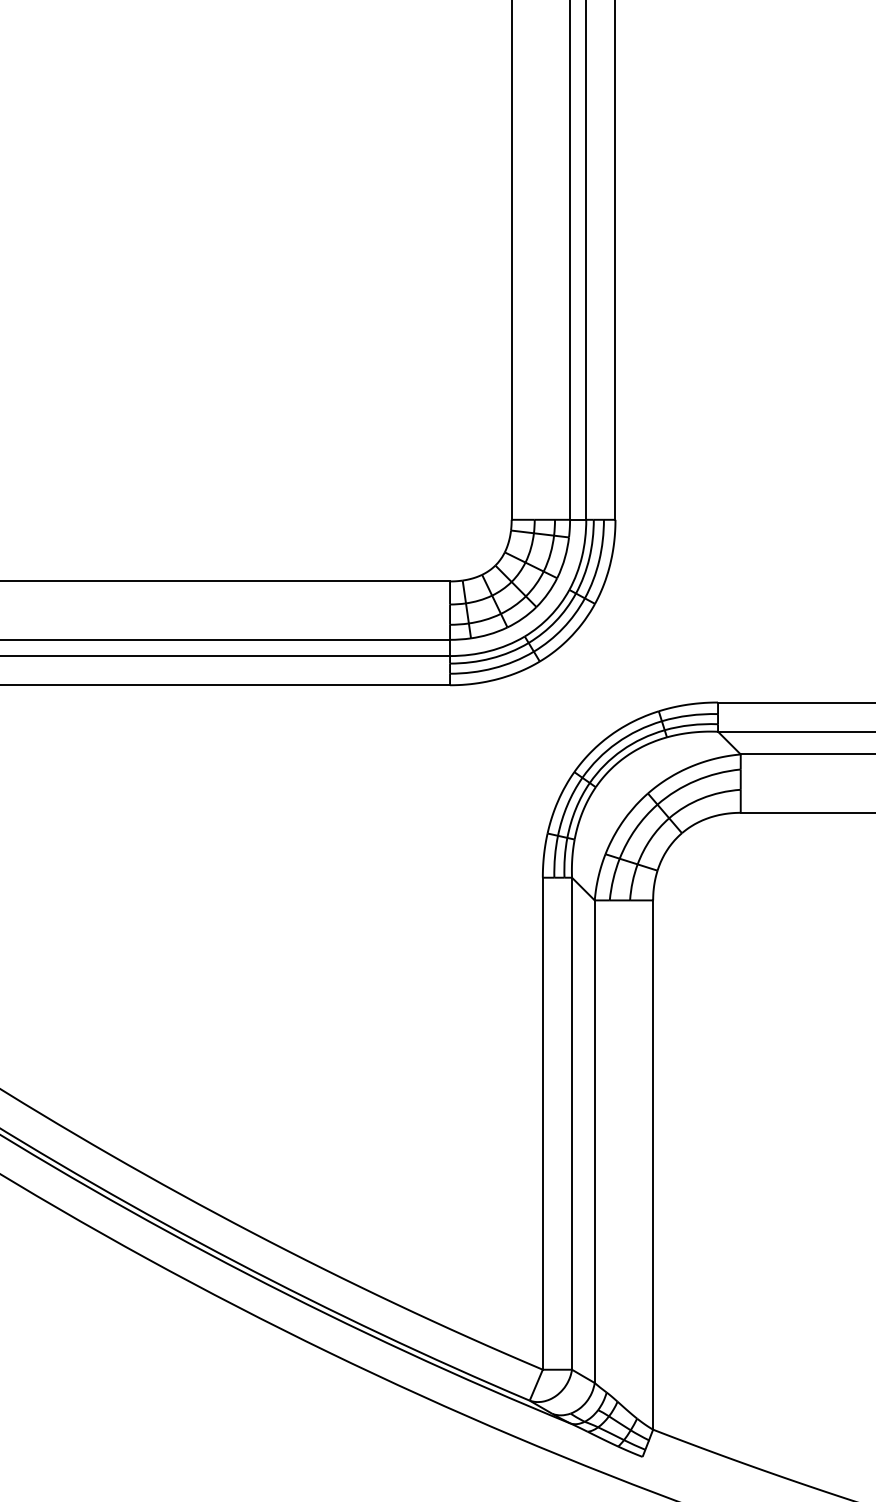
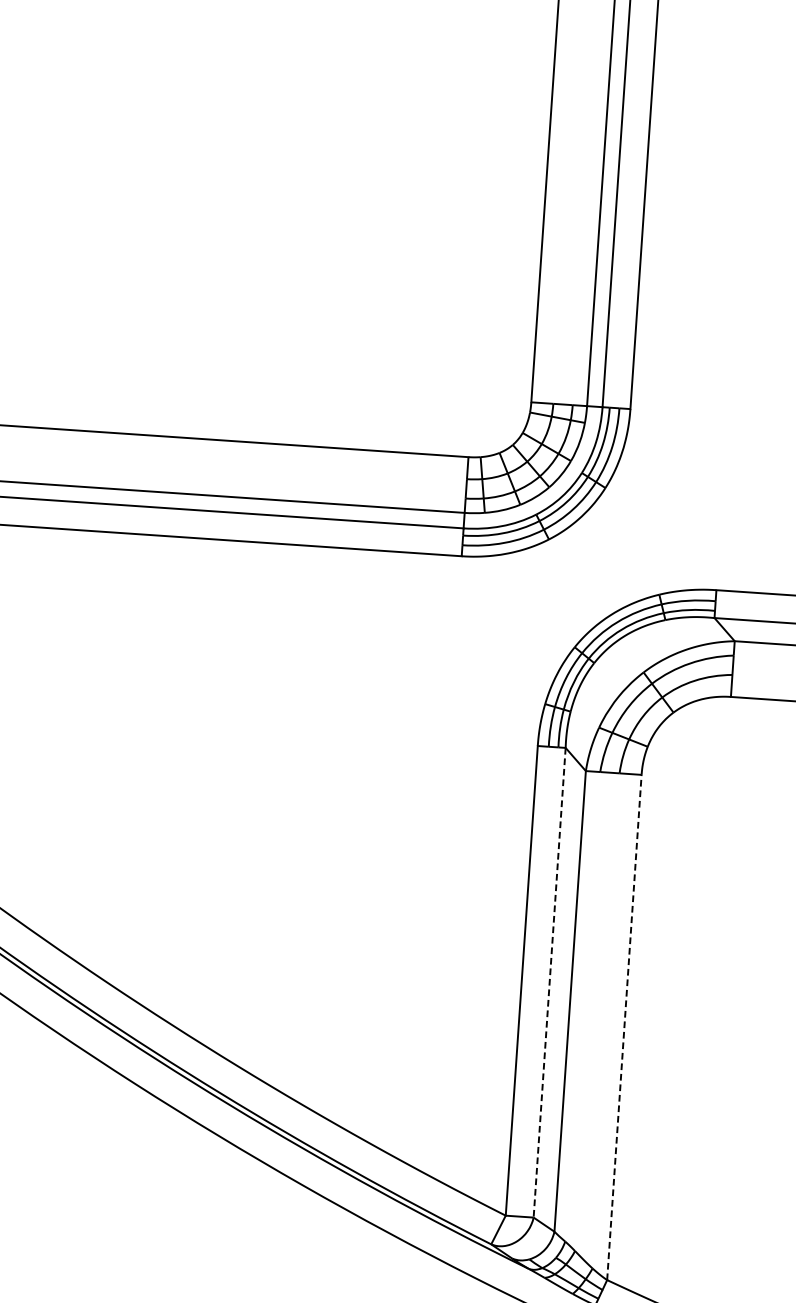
line: (572, 1124) -> (550, 983), solid -> dashed
line: (653, 1165) -> (624, 1027), solid -> dashed

